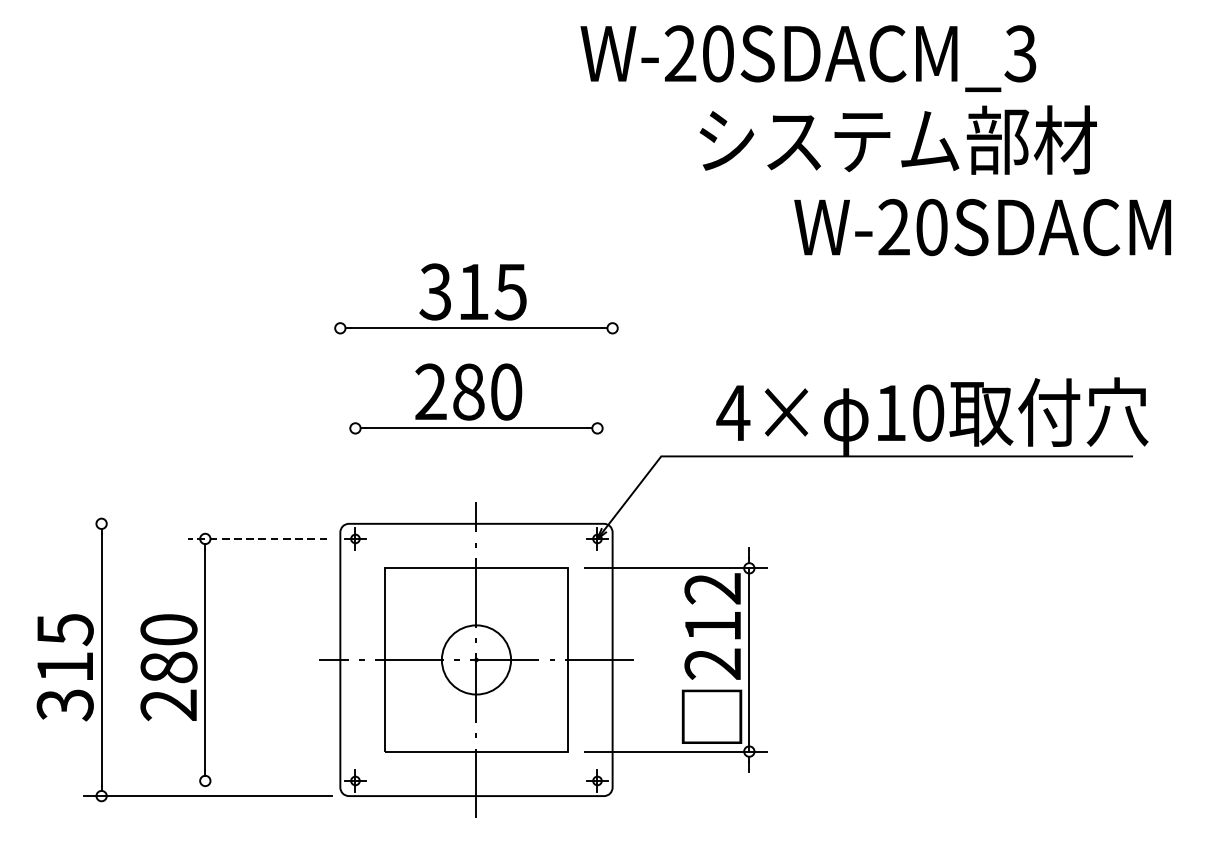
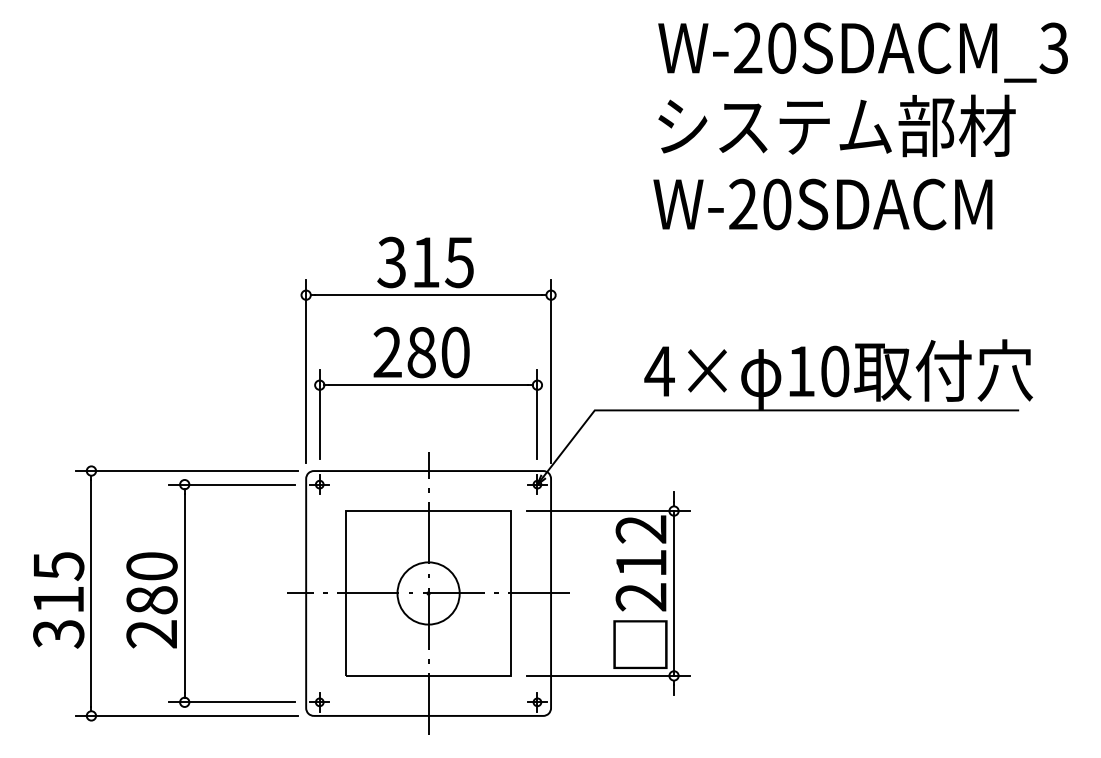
text: (807, 58) -> (862, 52), moved
text: (897, 139) -> (836, 125), moved
text: (982, 227) -> (822, 204), moved
line: (340, 413) -> (306, 371), added
line: (613, 413) -> (551, 371), added
line: (355, 460) -> (319, 414), added
line: (597, 460) -> (537, 414), added
line: (207, 524) -> (186, 471), added
line: (257, 538) -> (231, 484), dashed -> solid
line: (257, 781) -> (231, 702), added

